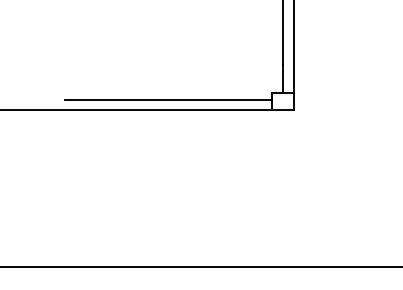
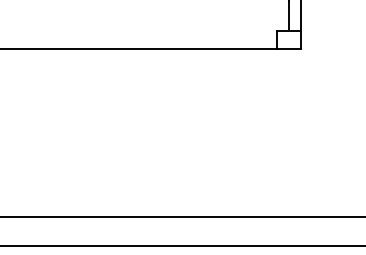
line: (168, 99) -> (165, 37), removed

